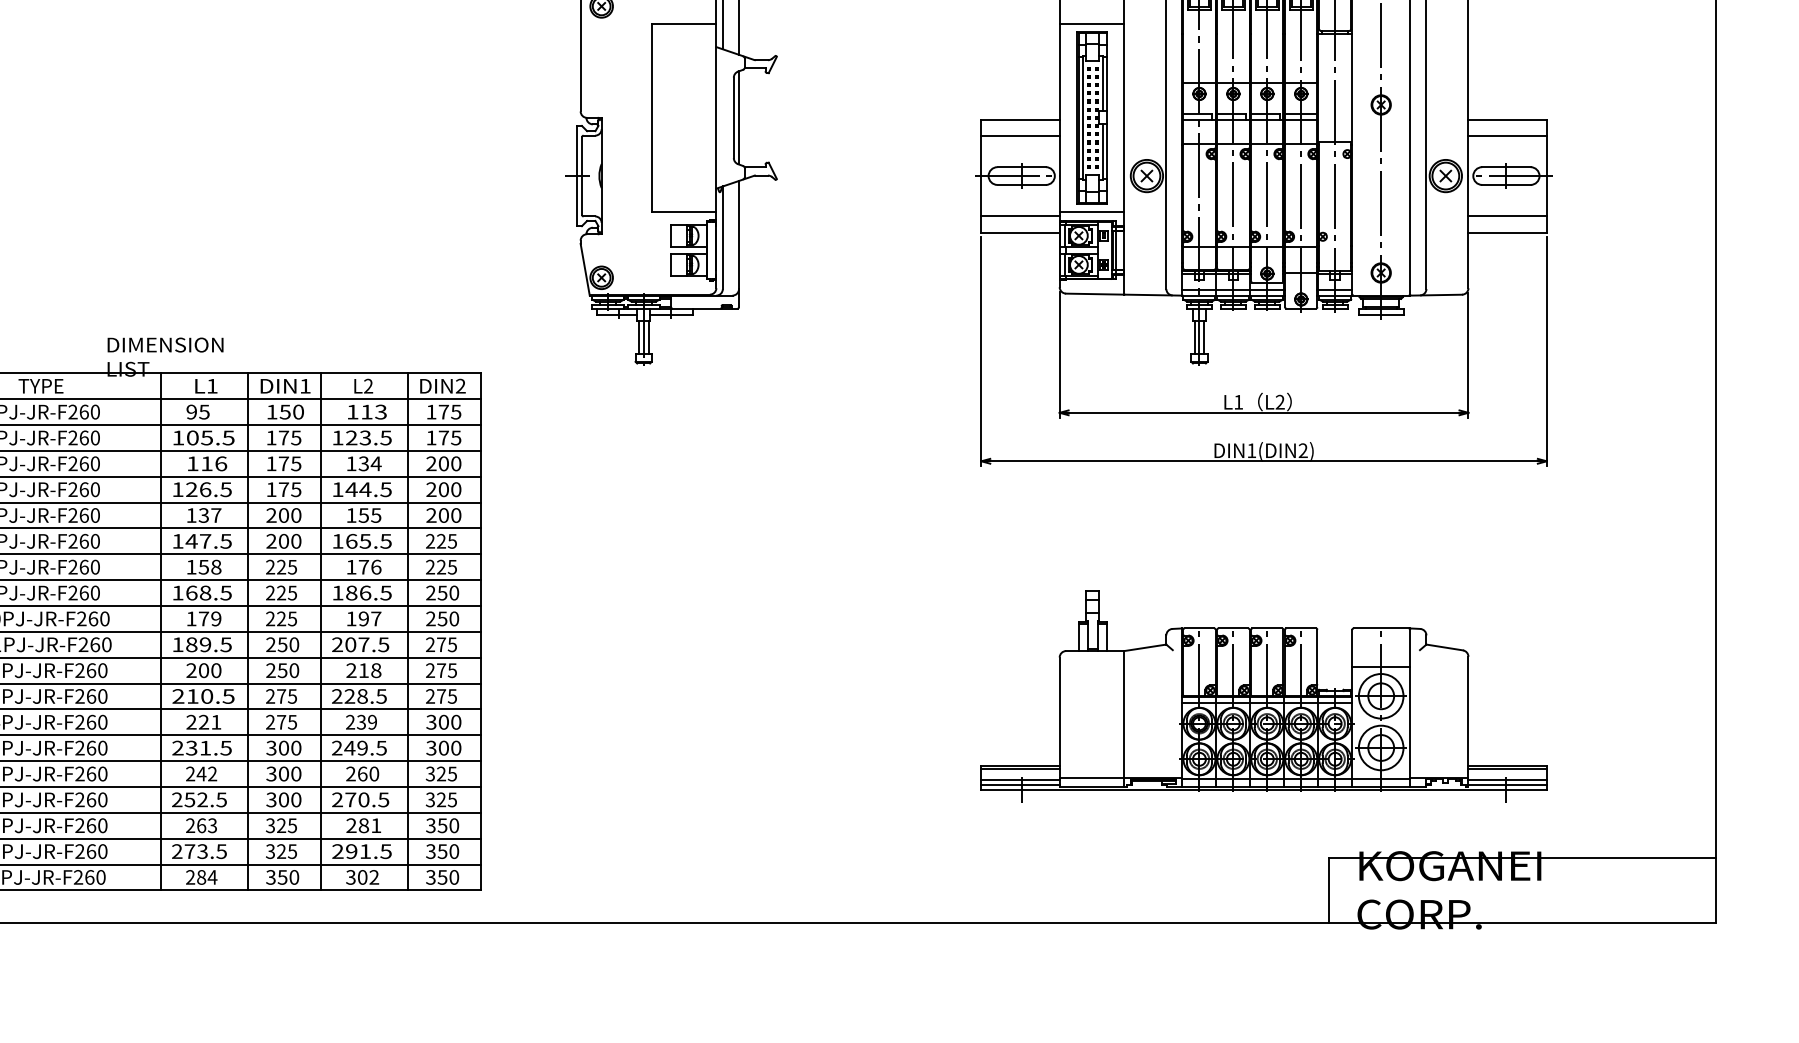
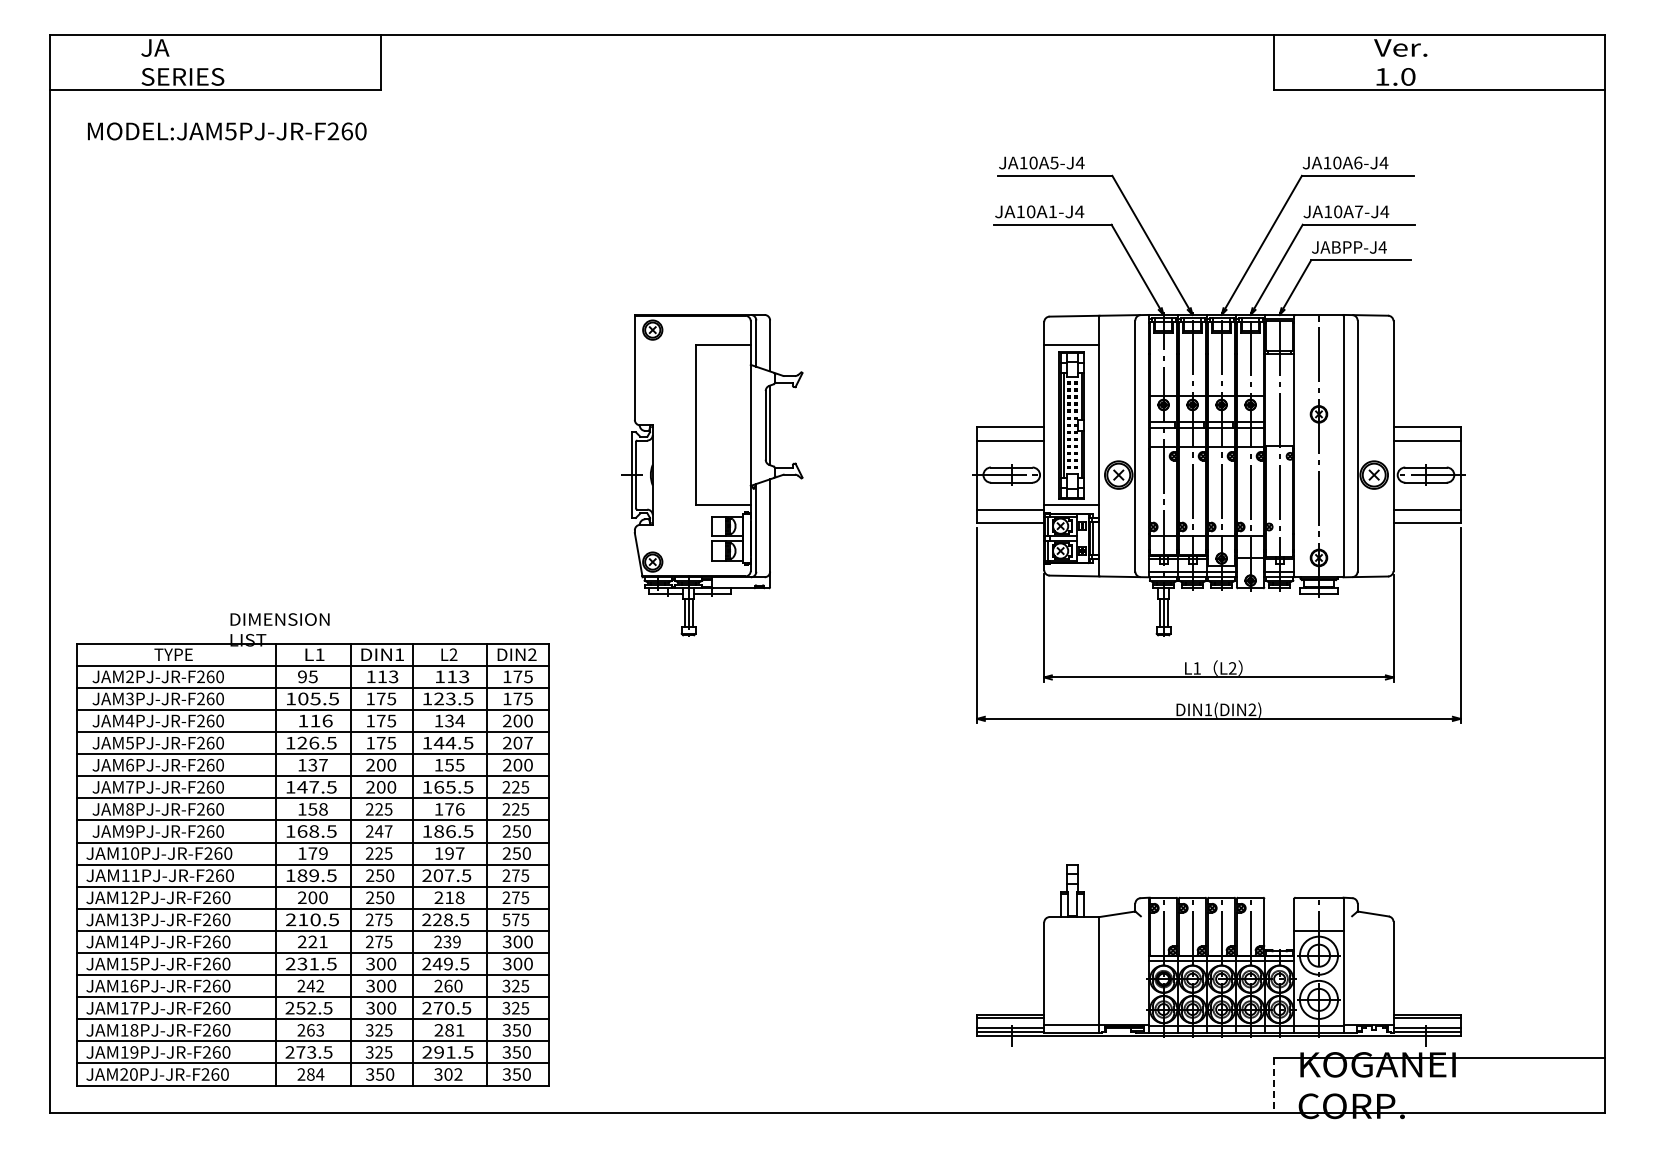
text: (291, 411) -> (387, 676), 150 -> 113
text: (456, 488) -> (528, 742), 200 -> 207
text: (286, 593) -> (383, 831), 225 -> 247
text: (430, 696) -> (506, 919), 275 -> 575
part: (1263, 696) -> (1218, 955), moved
line: (1327, 890) -> (1273, 1085), solid -> dashed

